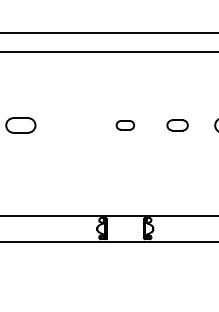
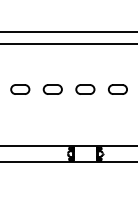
part: (72, 125) -> (52, 89), added
part: (125, 125) -> (85, 89), size x1.67
part: (176, 125) -> (117, 89), size x1.43

